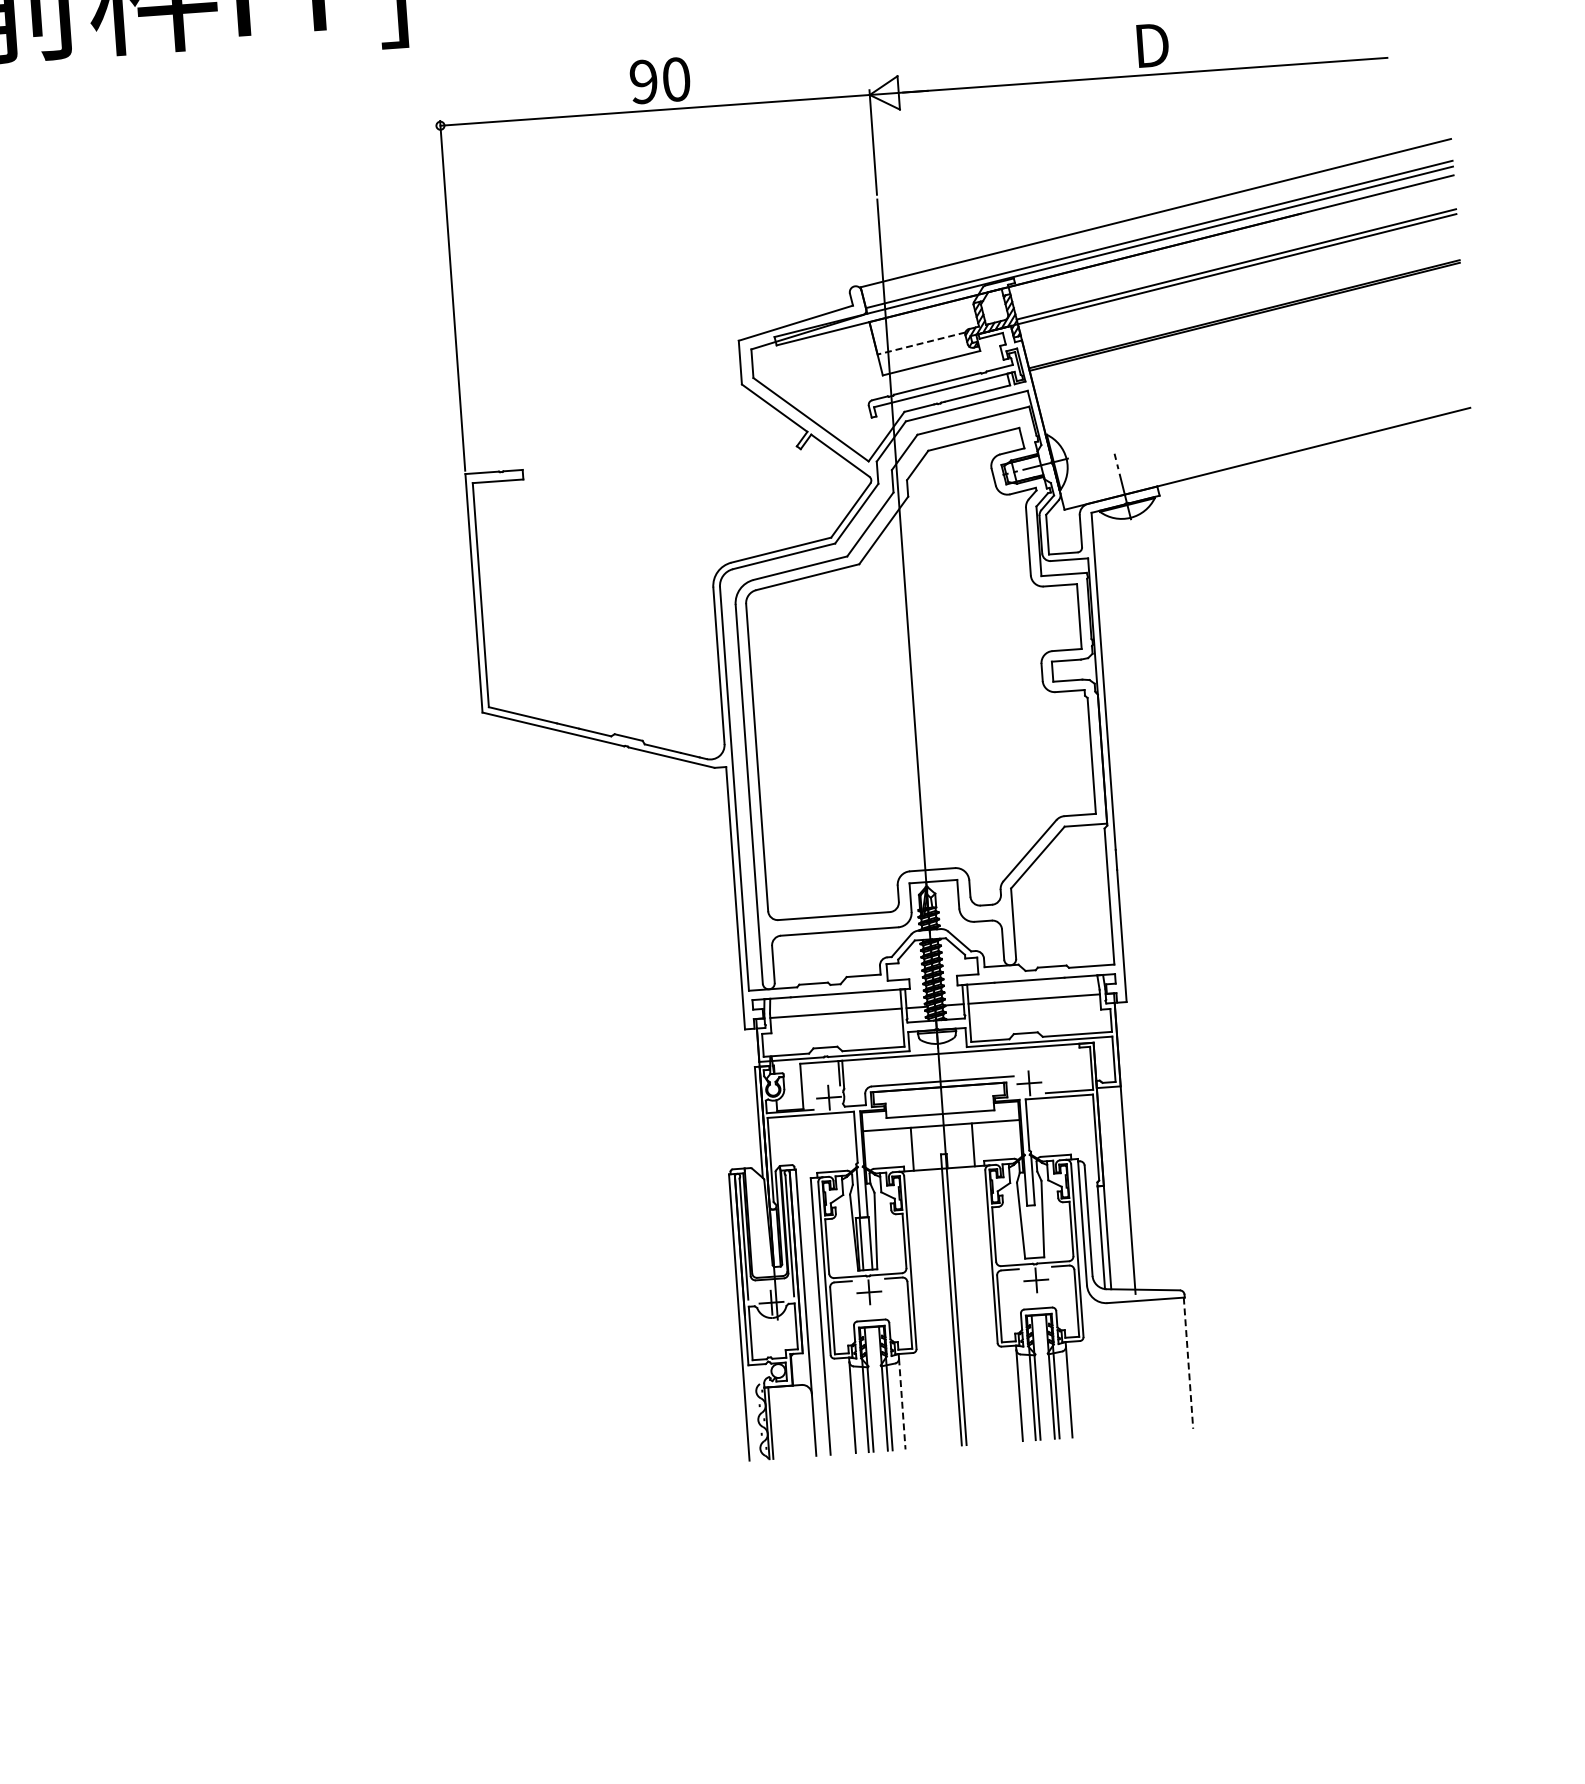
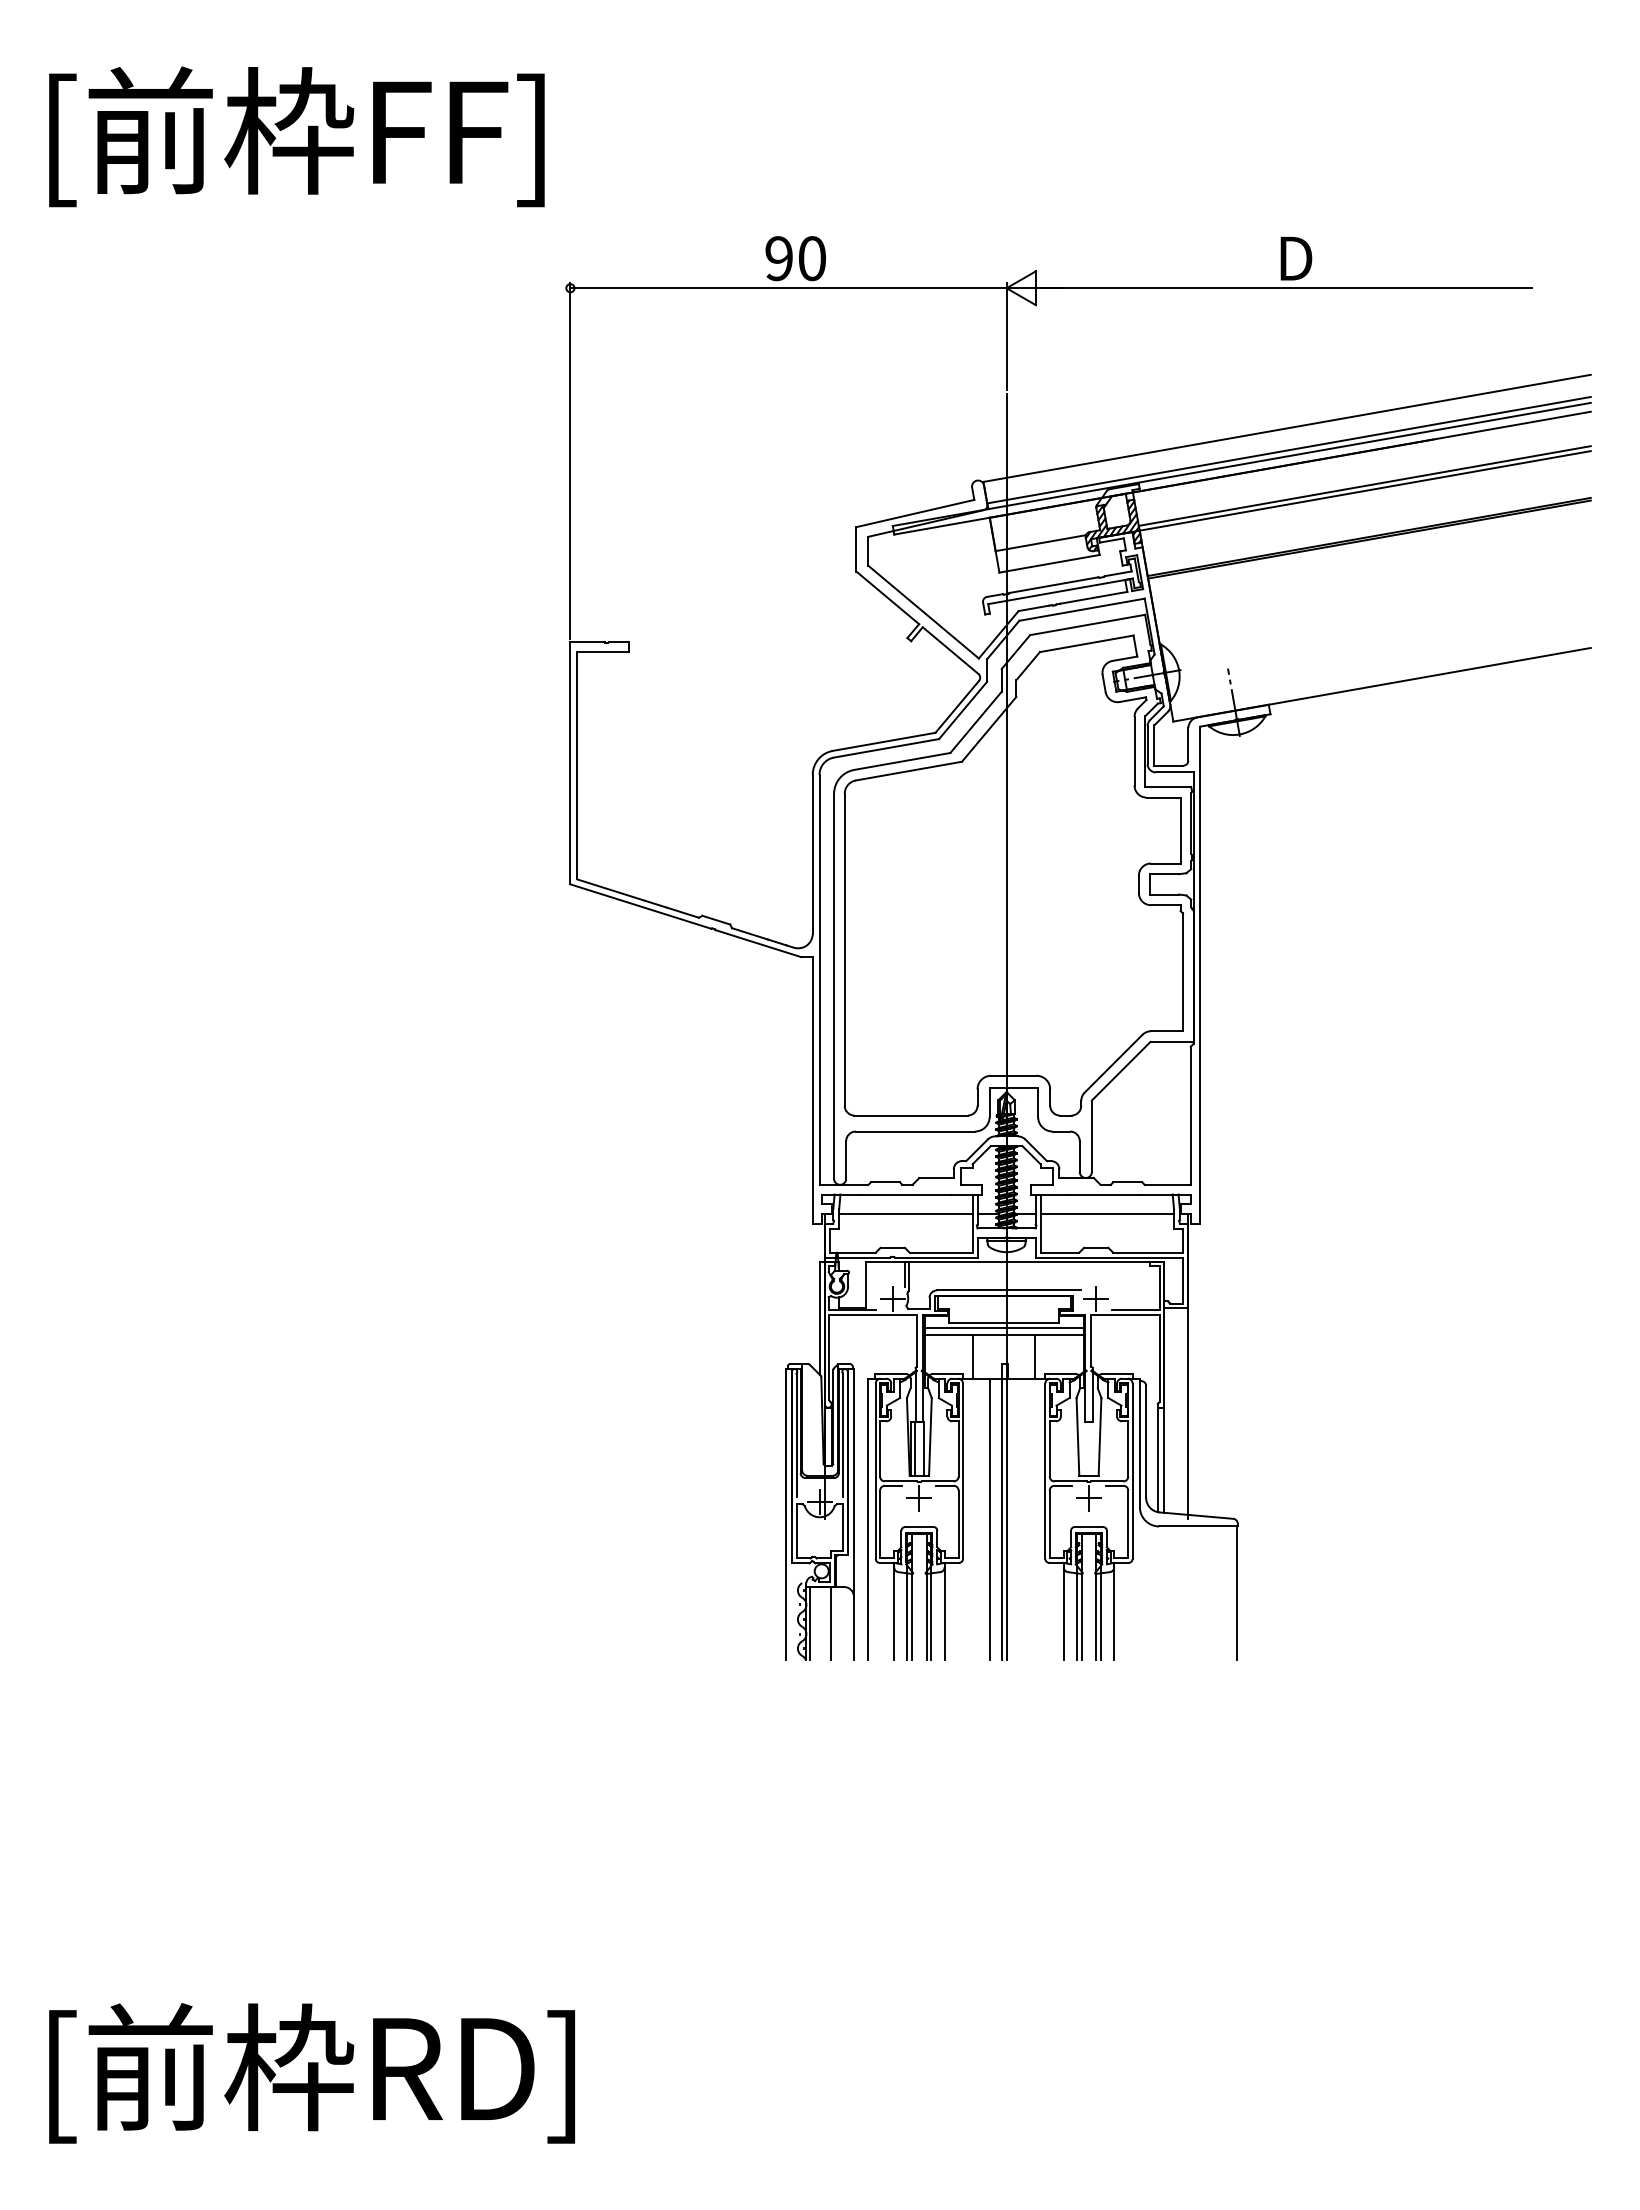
line: (921, 343) -> (1040, 543), dashed -> solid
line: (940, 1119) -> (1003, 1328), added
line: (939, 1307) -> (989, 1518), added
line: (1188, 1363) -> (1236, 1593), dashed -> solid
line: (902, 1404) -> (944, 1614), dashed -> solid
line: (790, 1421) -> (830, 1623), added

